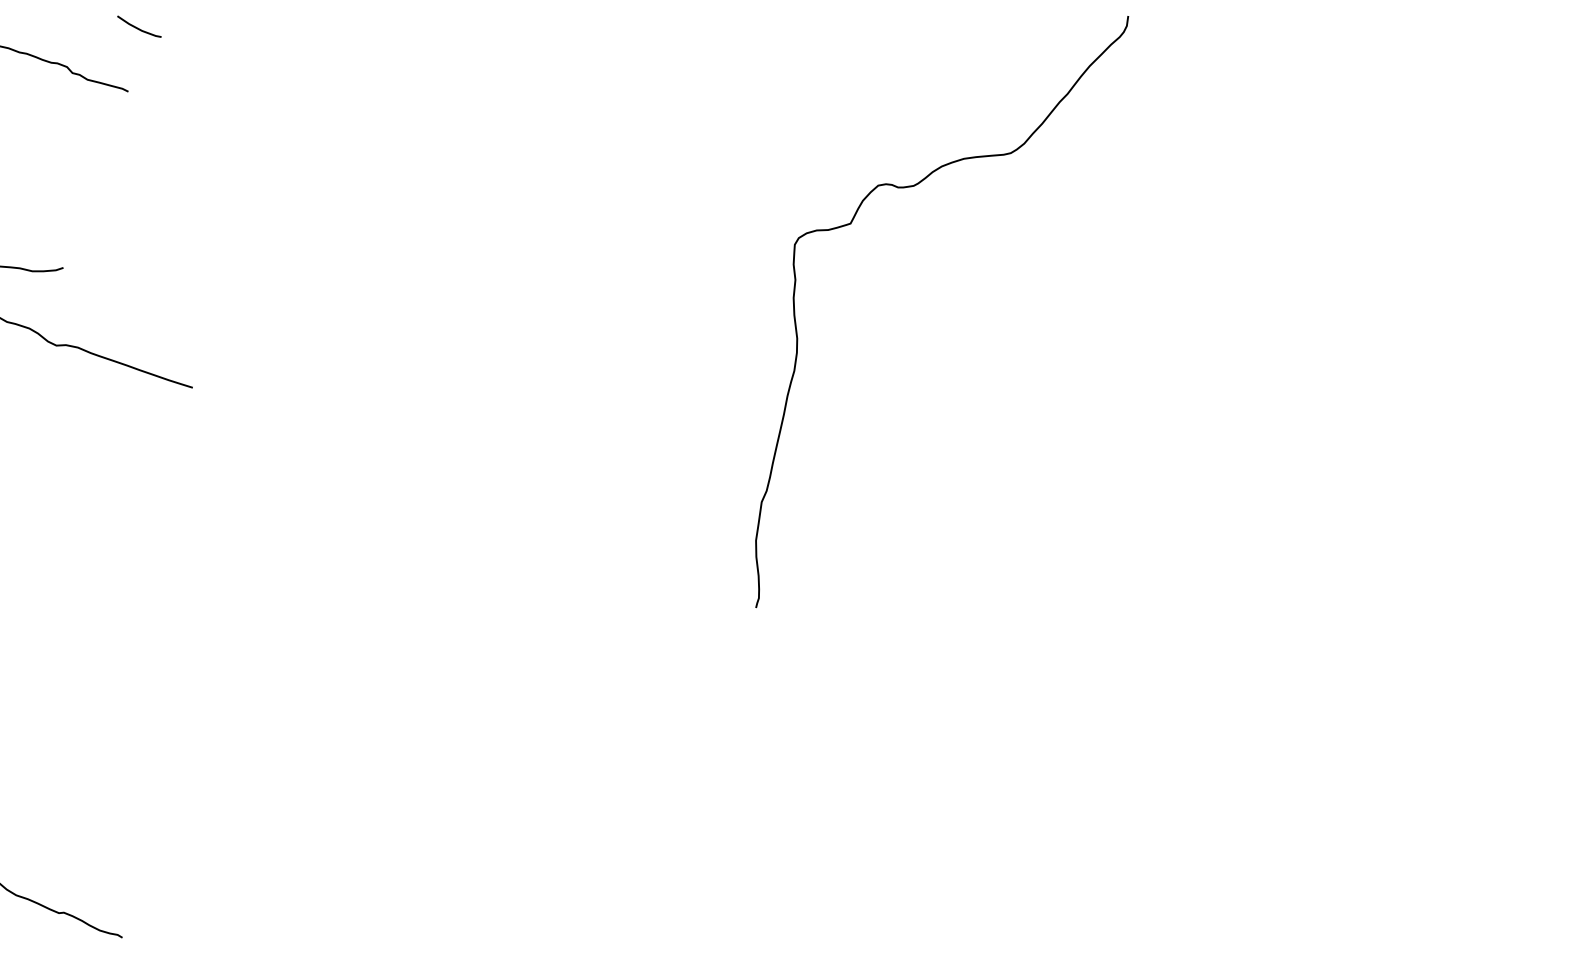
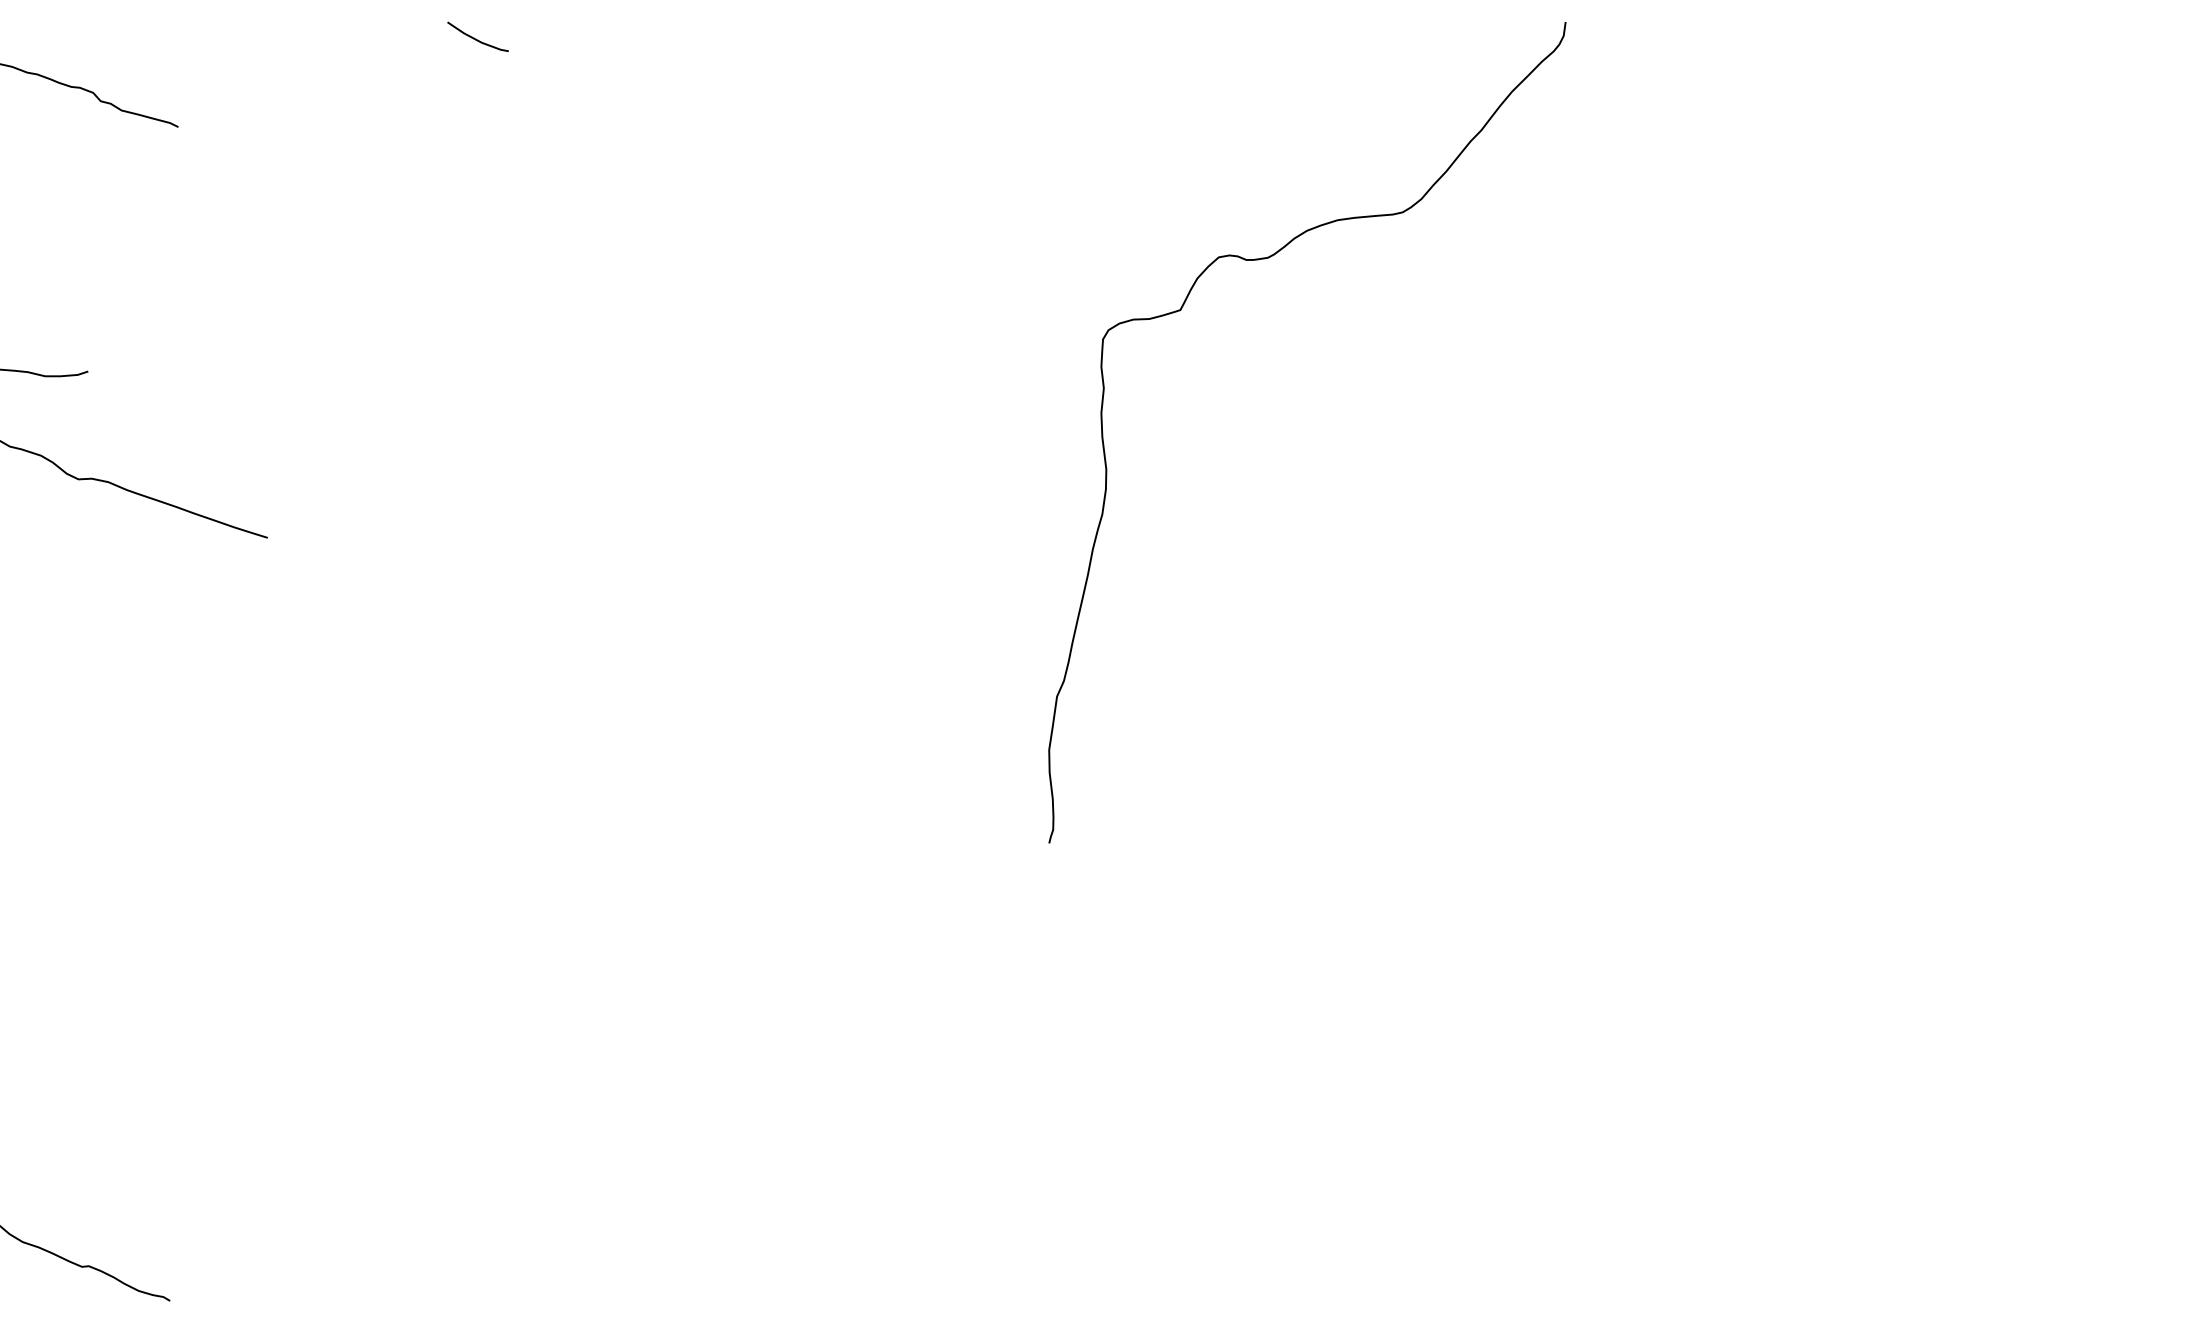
line: (139, 28) -> (478, 39), moved

